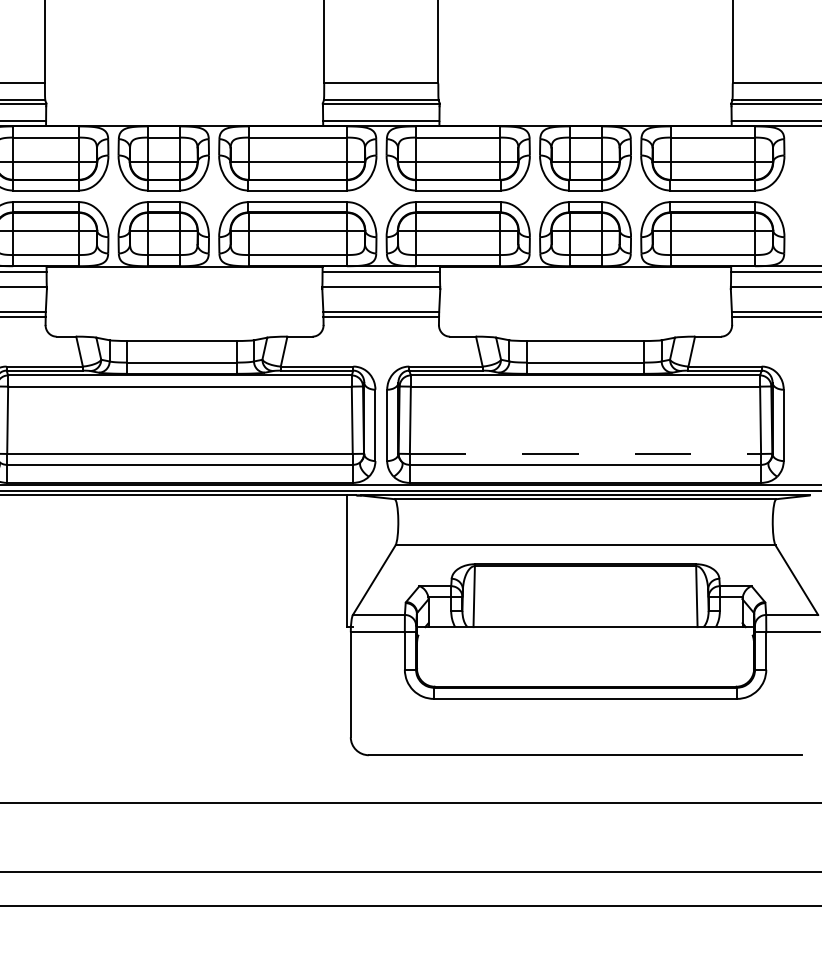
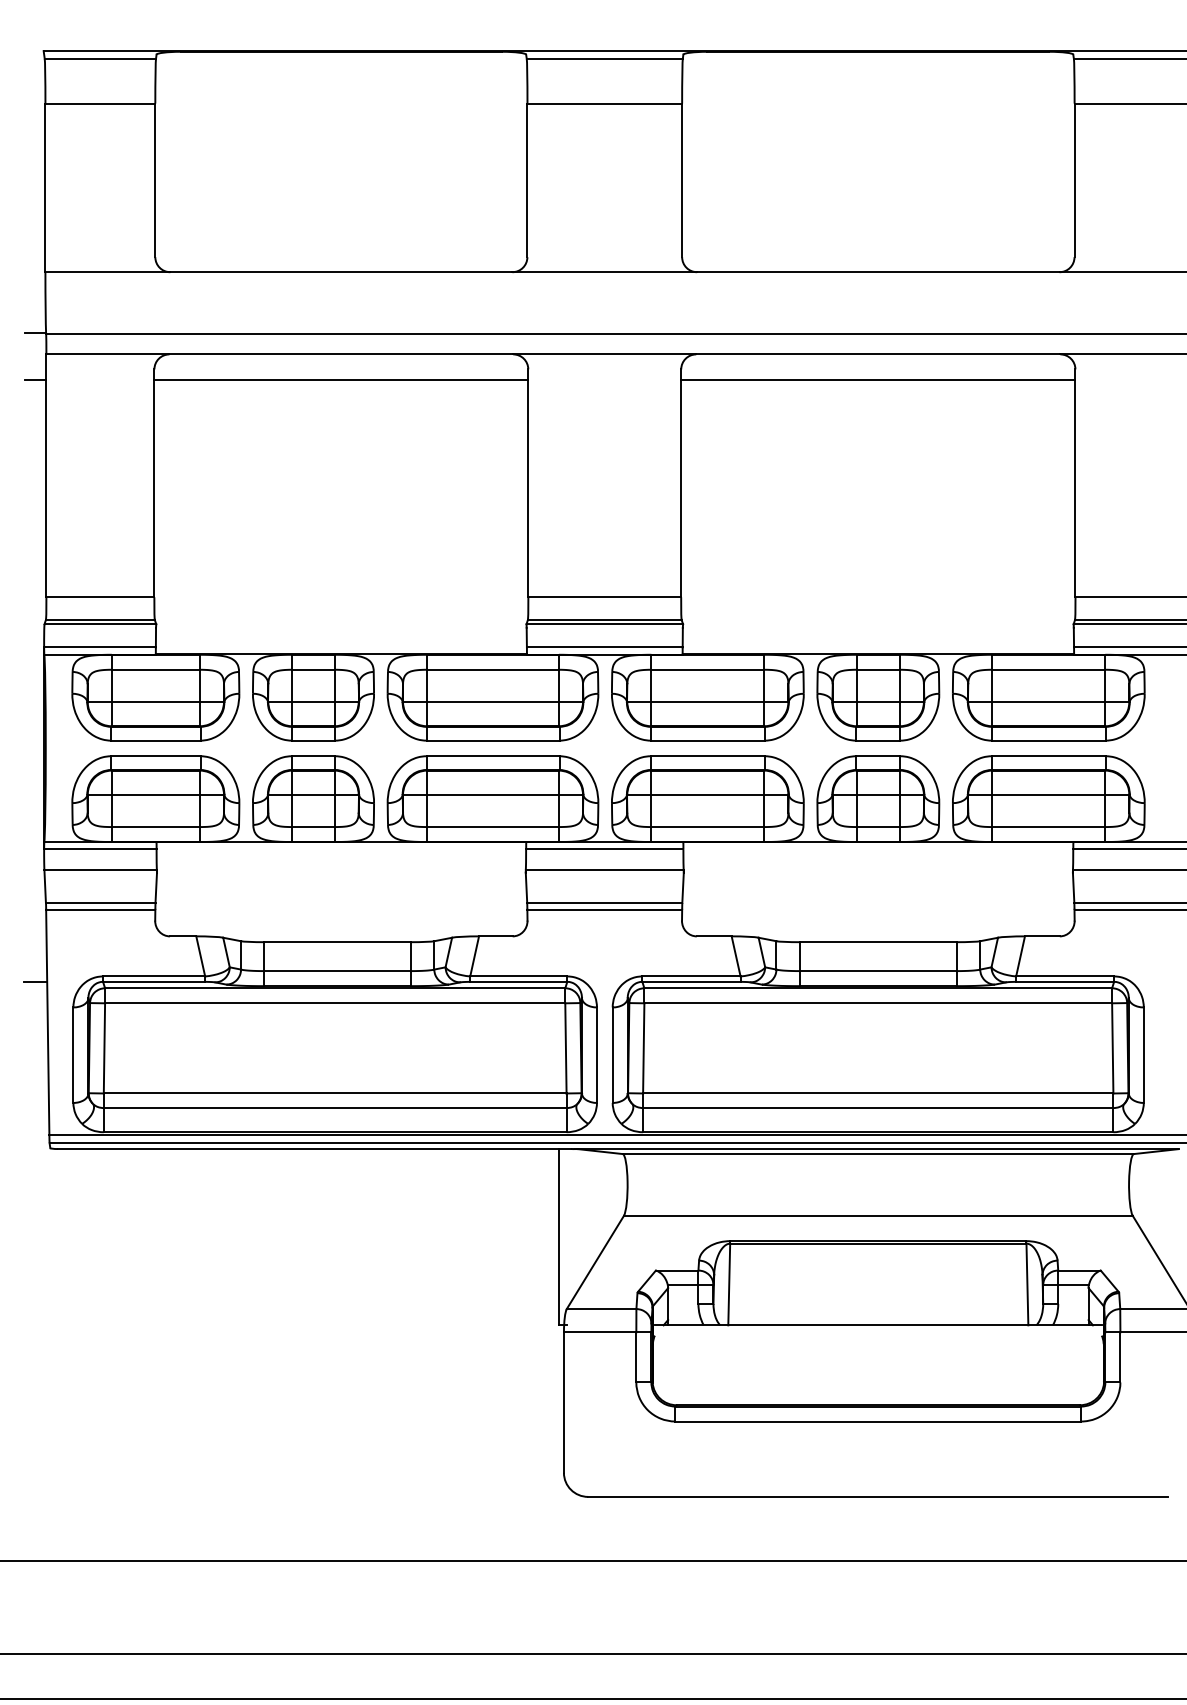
line: (585, 453) -> (878, 1093), dashed -> solid

